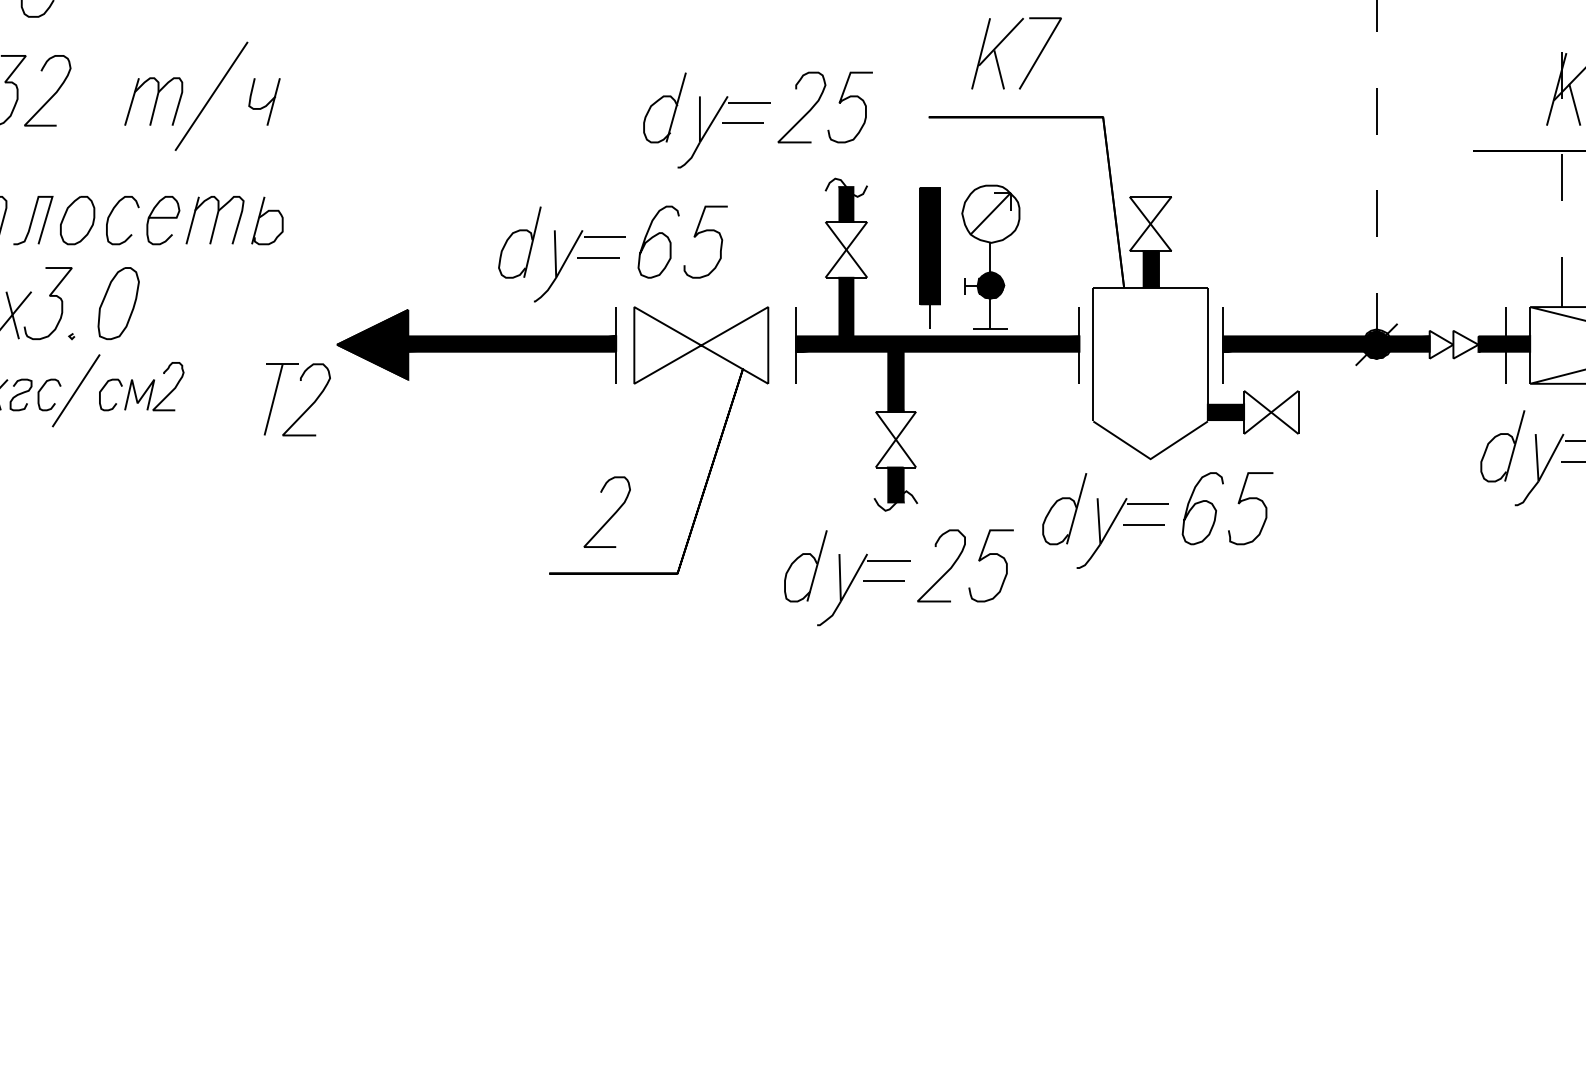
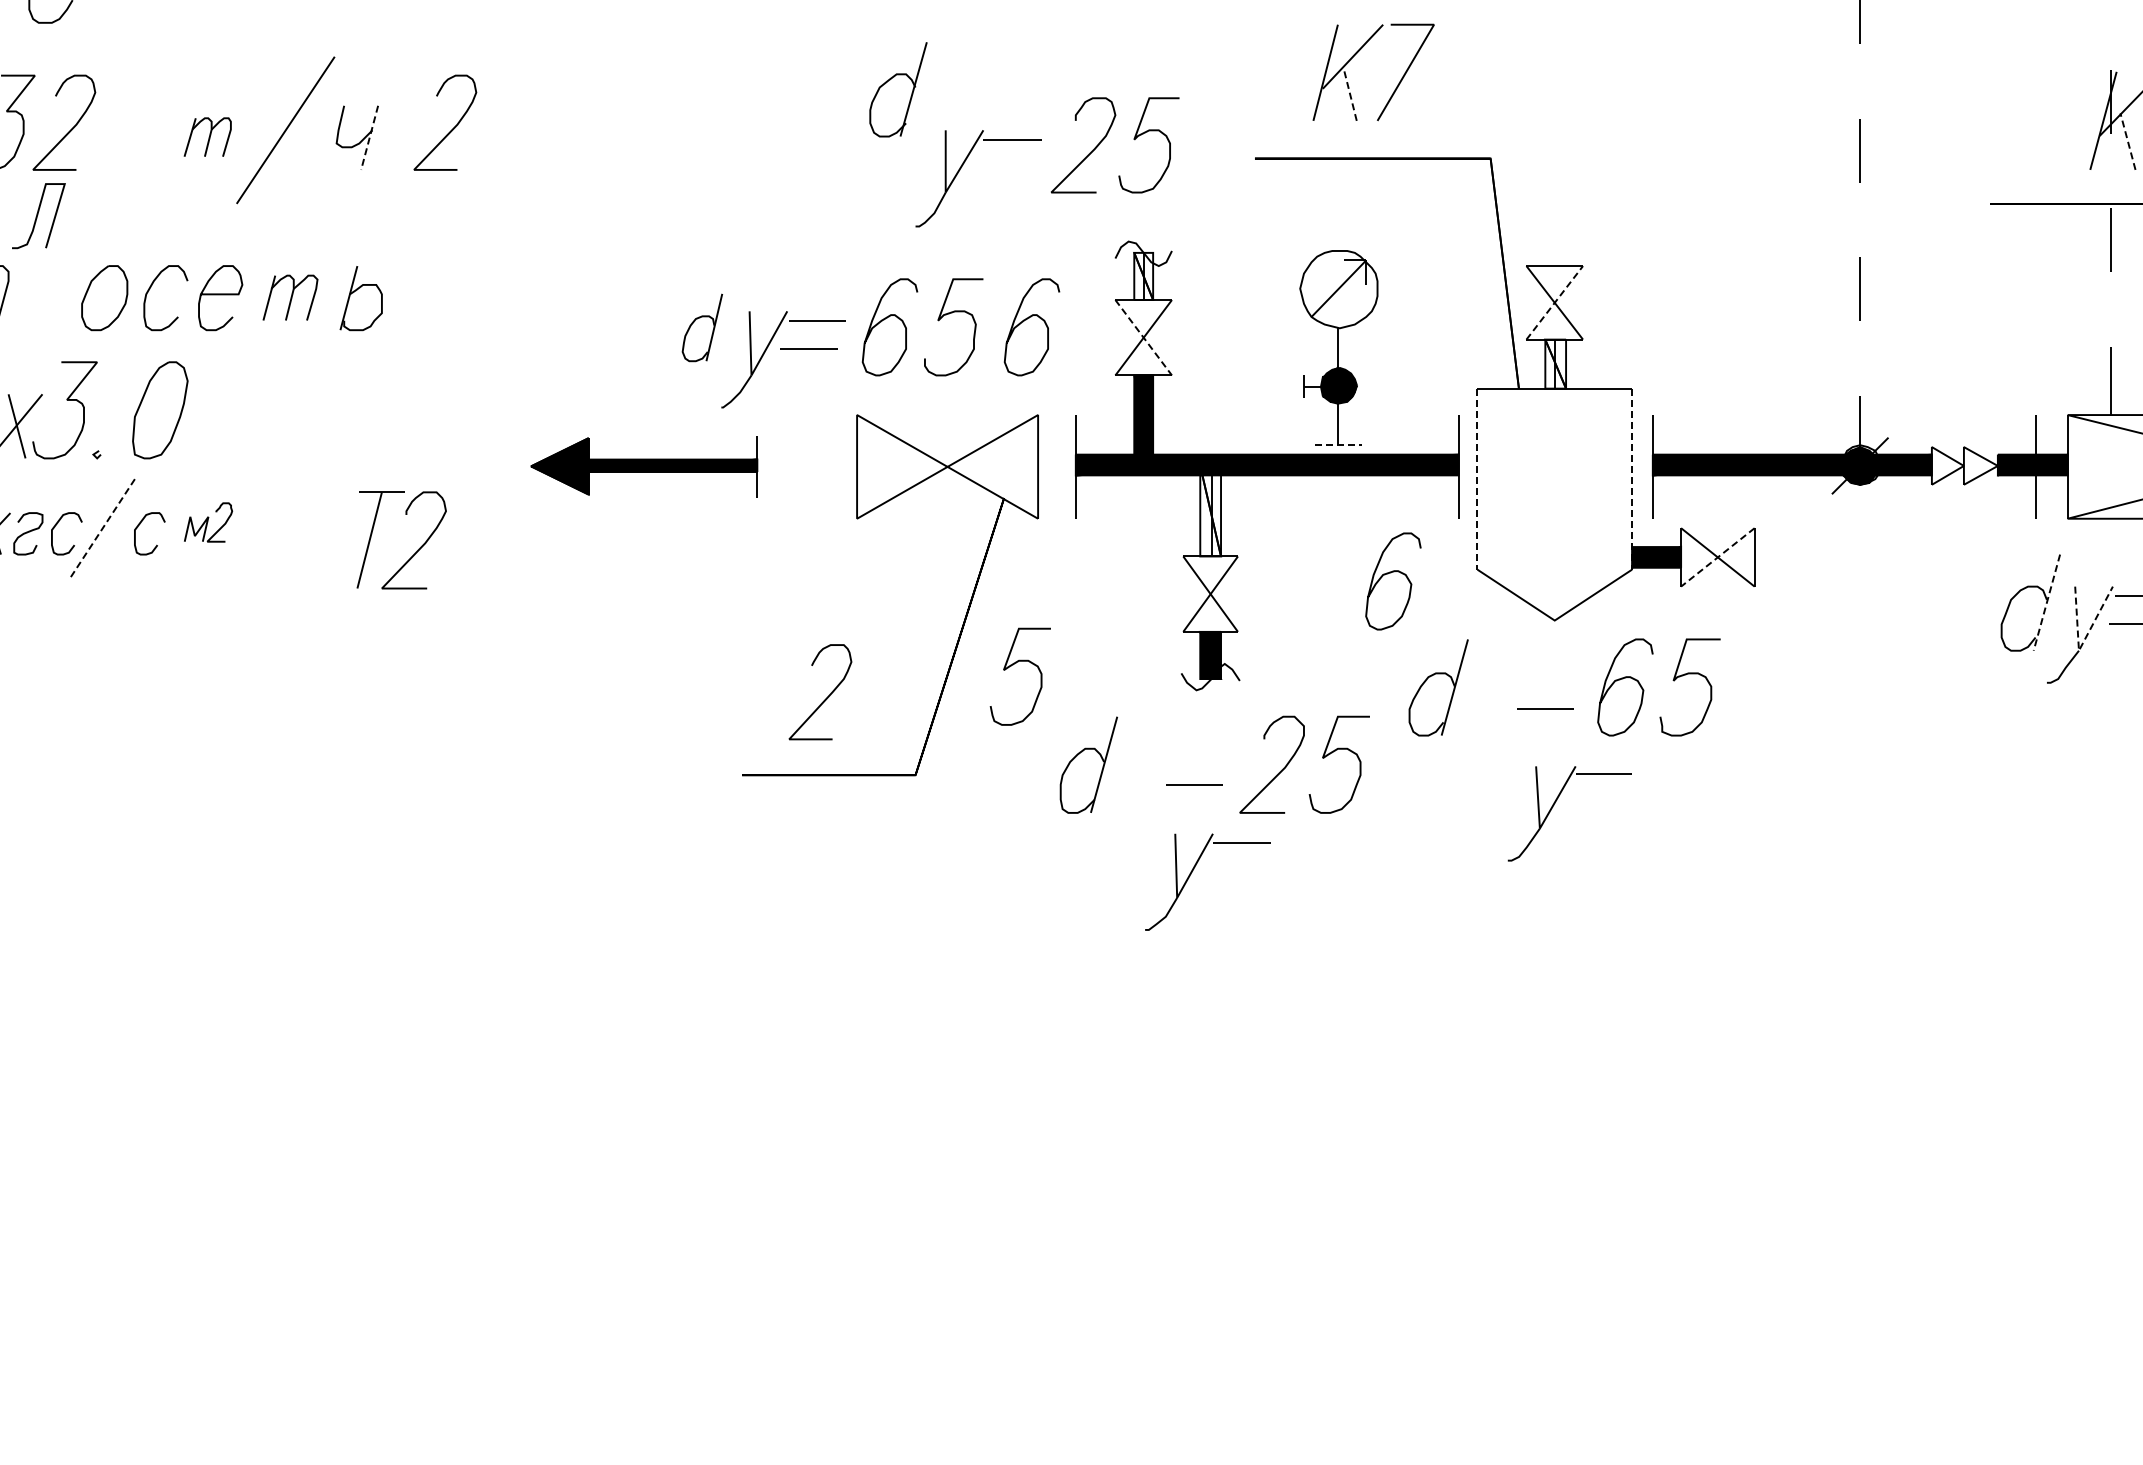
line: (999, 69) -> (1350, 94), solid -> dashed
curve: (334, 95) -> (452, 128), added
part: (153, 100) -> (207, 136), size x0.6
line: (273, 102) -> (369, 138), solid -> dashed
line: (1574, 104) -> (2127, 141), solid -> dashed
part: (664, 107) -> (898, 89), moved
line: (742, 122) -> (1003, 165), removed
fill: (846, 204) -> (1143, 276), removed
curve: (33, 220) -> (38, 215), moved
part: (215, 220) -> (290, 297), size x0.7
line: (1151, 223) -> (1555, 302), solid -> dashed
curve: (759, 237) -> (1026, 320), added
part: (519, 242) -> (702, 327), size x0.7
line: (847, 250) -> (1144, 338), solid -> dashed
part: (929, 257) -> (1256, 348), removed
fill: (1151, 268) -> (1555, 363), removed
line: (990, 329) -> (1338, 445), solid -> dashed
part: (477, 345) -> (644, 466), size x0.6
line: (1093, 354) -> (1477, 479), solid -> dashed
line: (1208, 354) -> (1632, 479), solid -> dashed
fill: (895, 377) -> (1210, 510), removed
part: (154, 386) -> (208, 522), size x0.6
line: (75, 391) -> (102, 528), solid -> dashed
line: (1271, 412) -> (1717, 557), solid -> dashed
curve: (1029, 424) -> (1391, 573), added
line: (1514, 445) -> (2046, 602), solid -> dashed
line: (1539, 479) -> (2080, 647), solid -> dashed
curve: (750, 492) -> (1013, 665), added
part: (1111, 527) -> (1554, 805), moved
part: (851, 584) -> (1191, 874), moved

